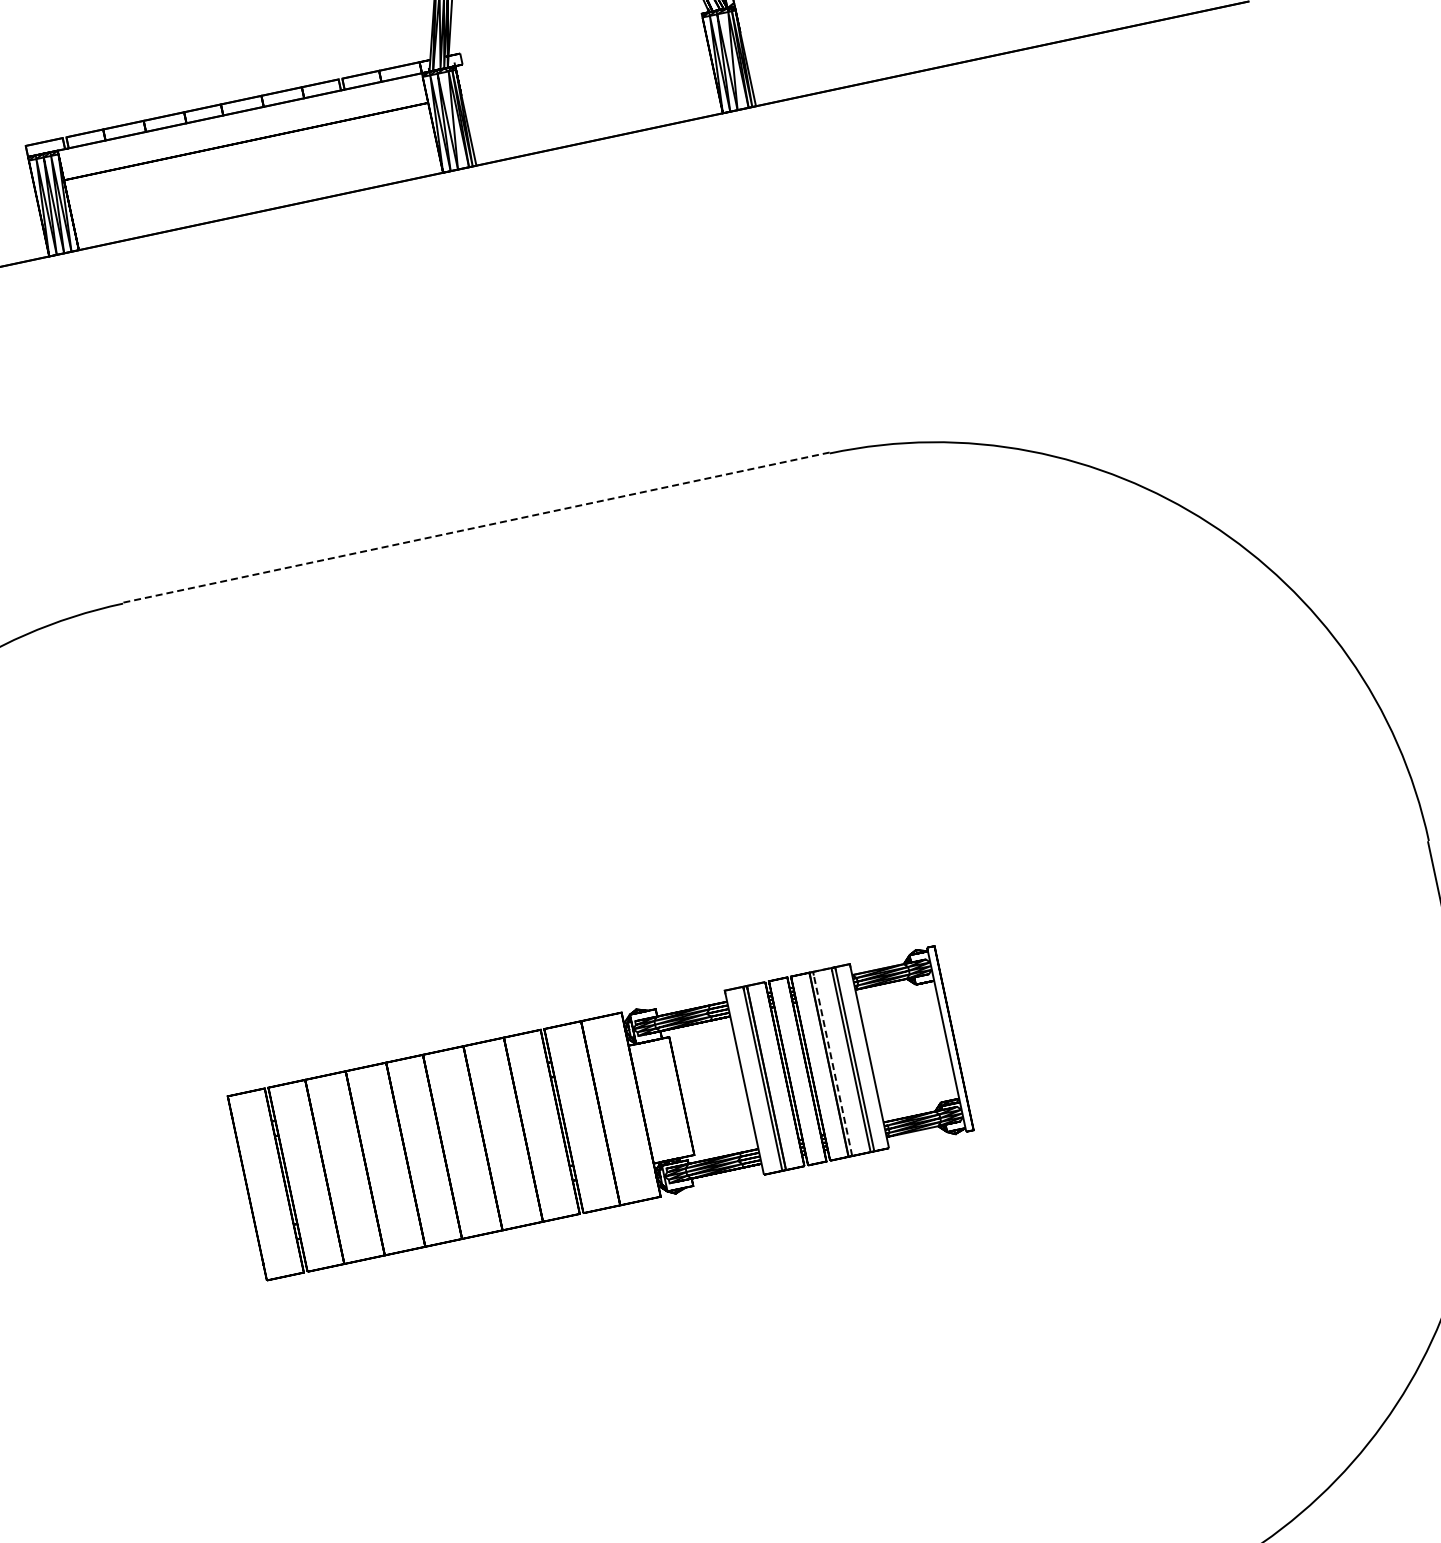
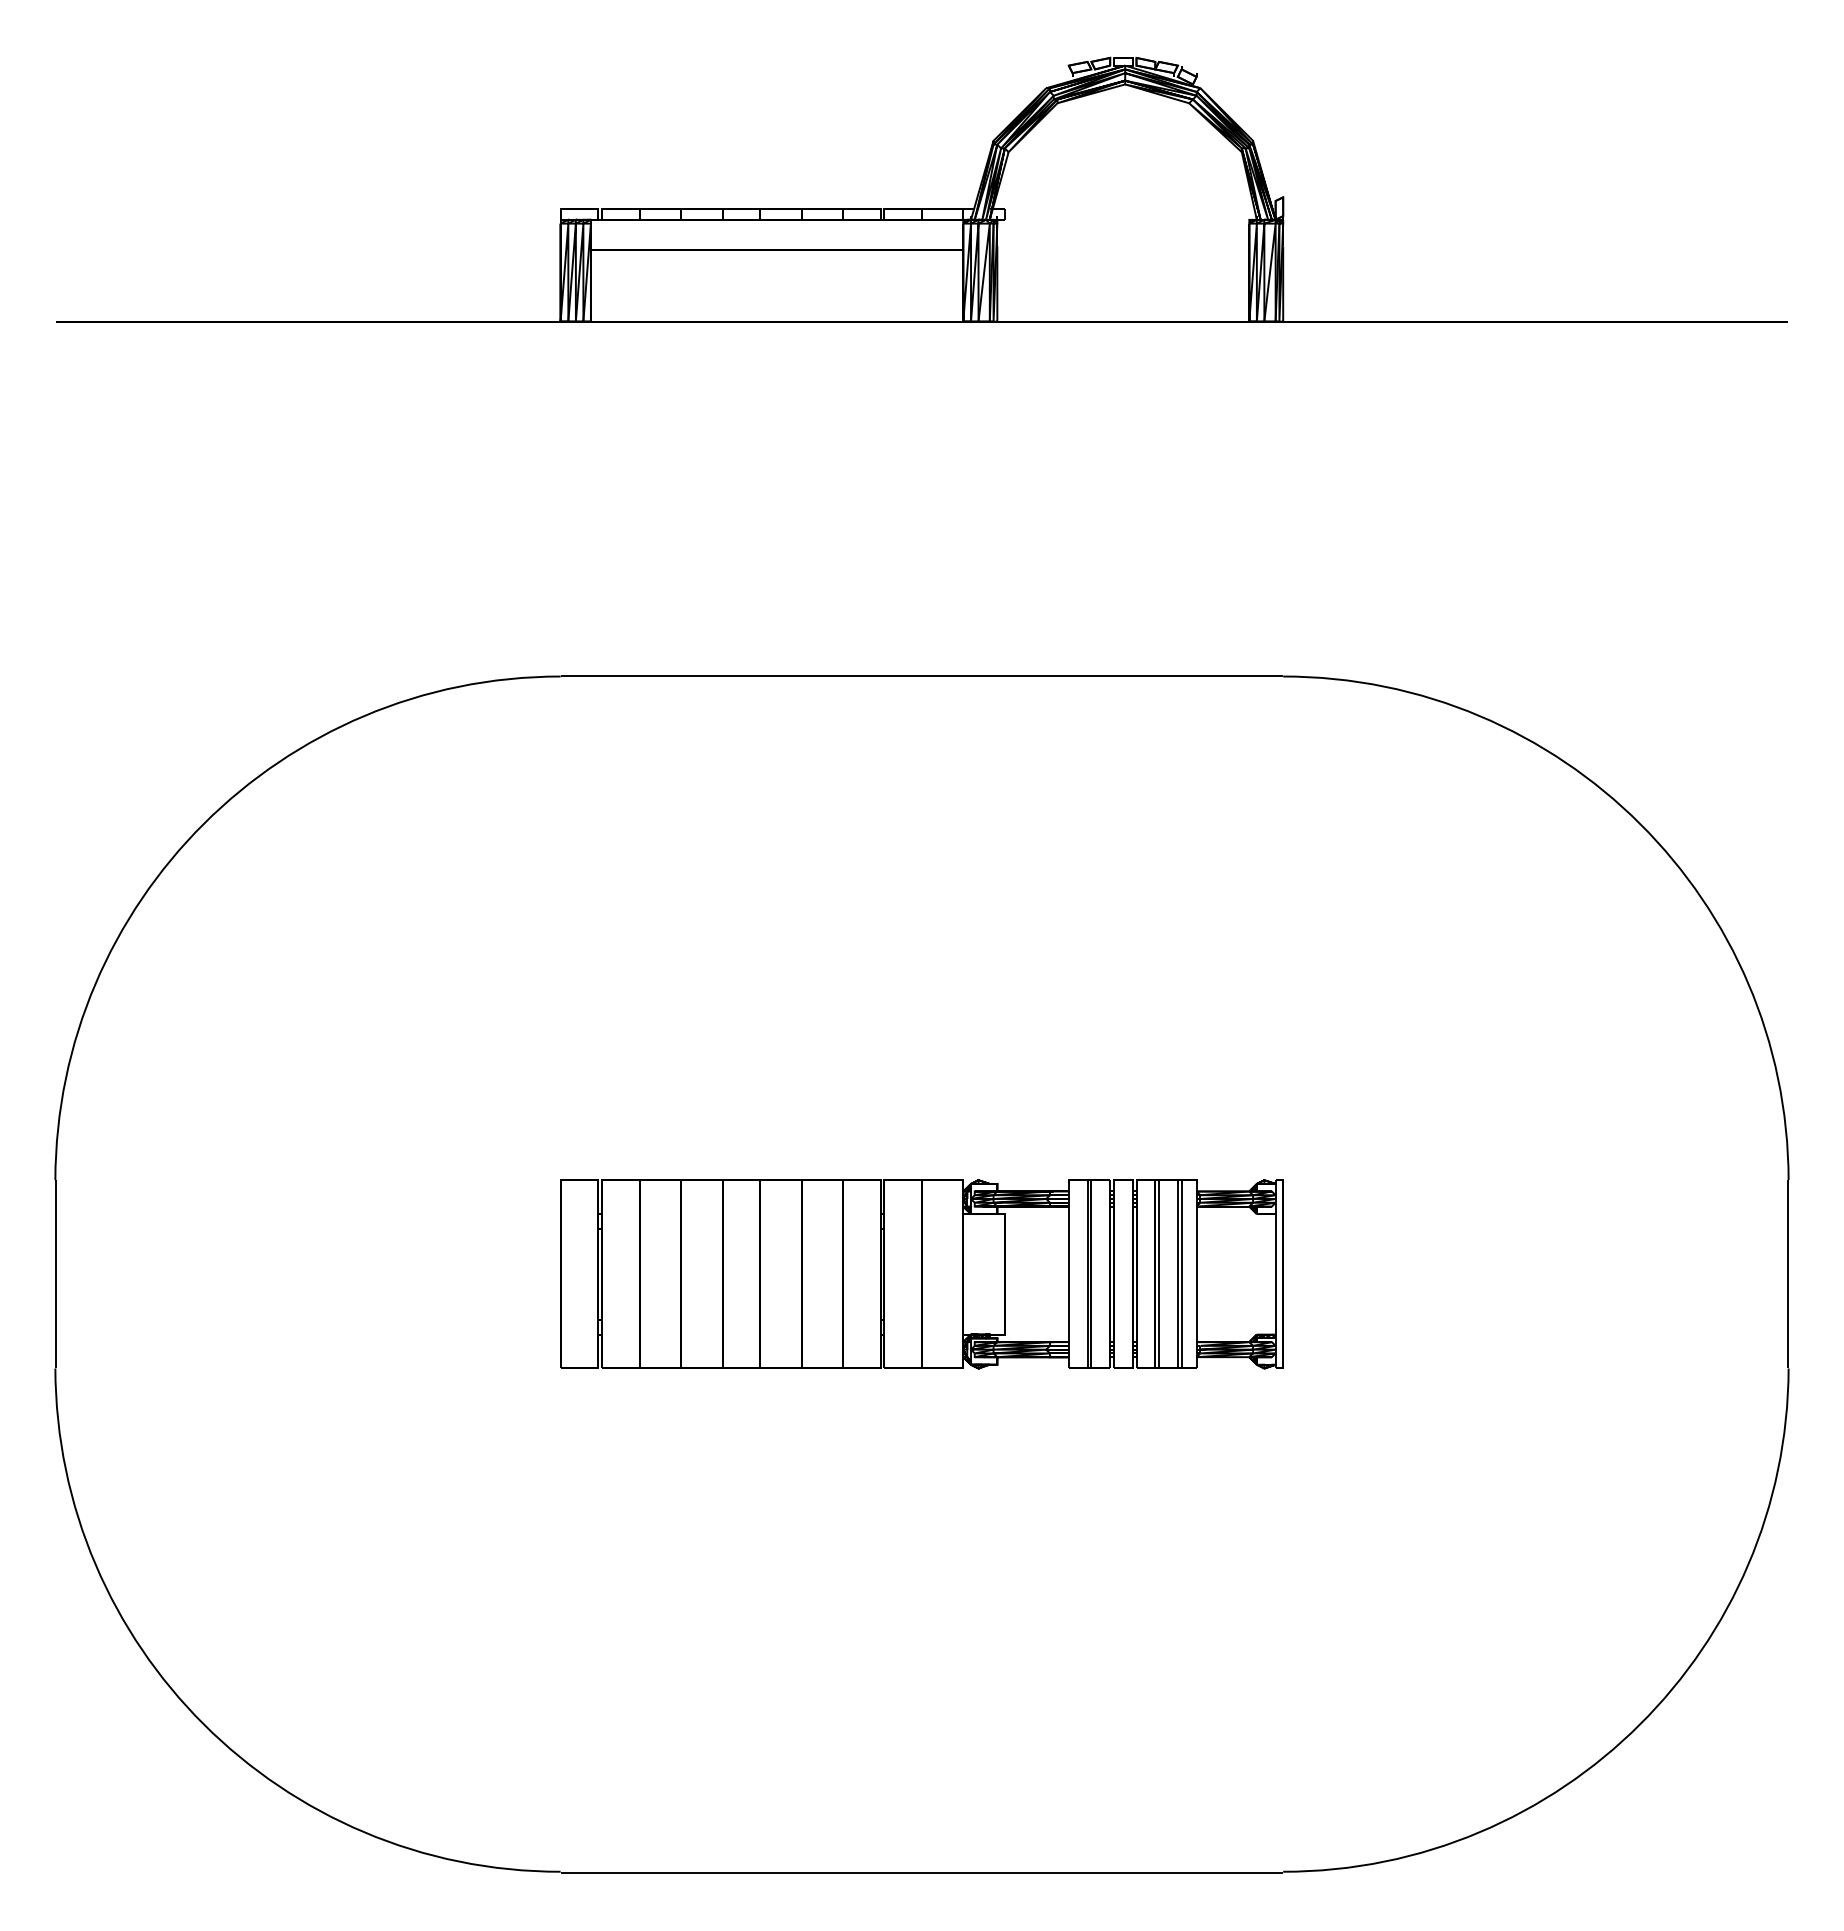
line: (475, 527) -> (921, 675), dashed -> solid
line: (830, 1051) -> (1159, 1261), dashed -> solid

